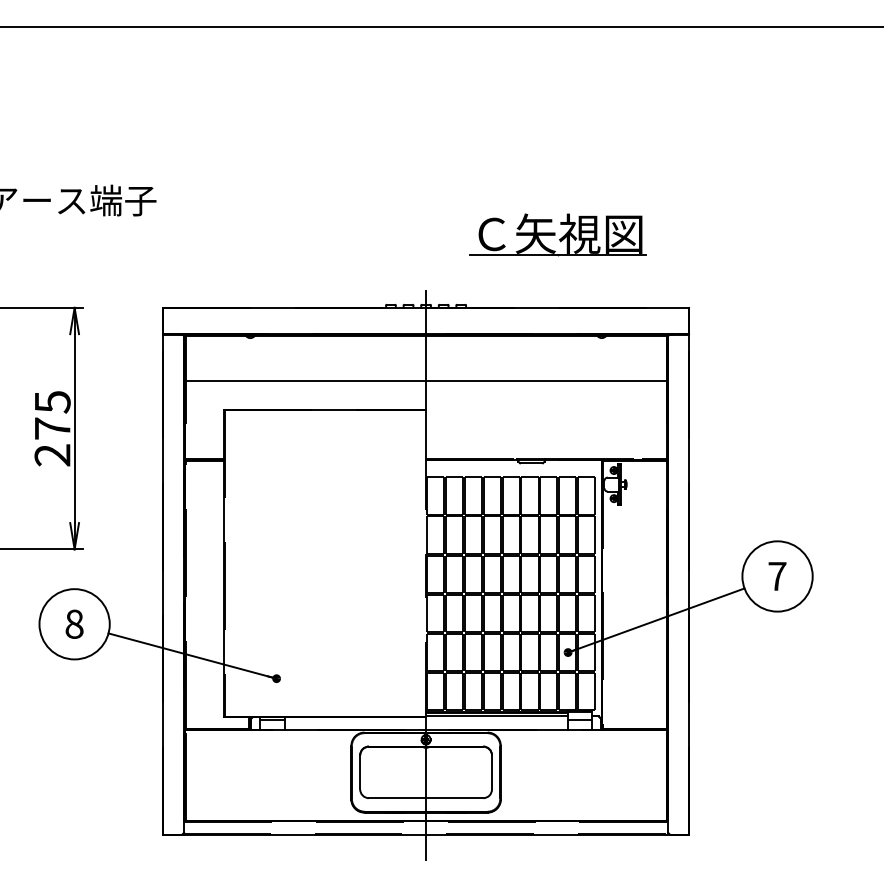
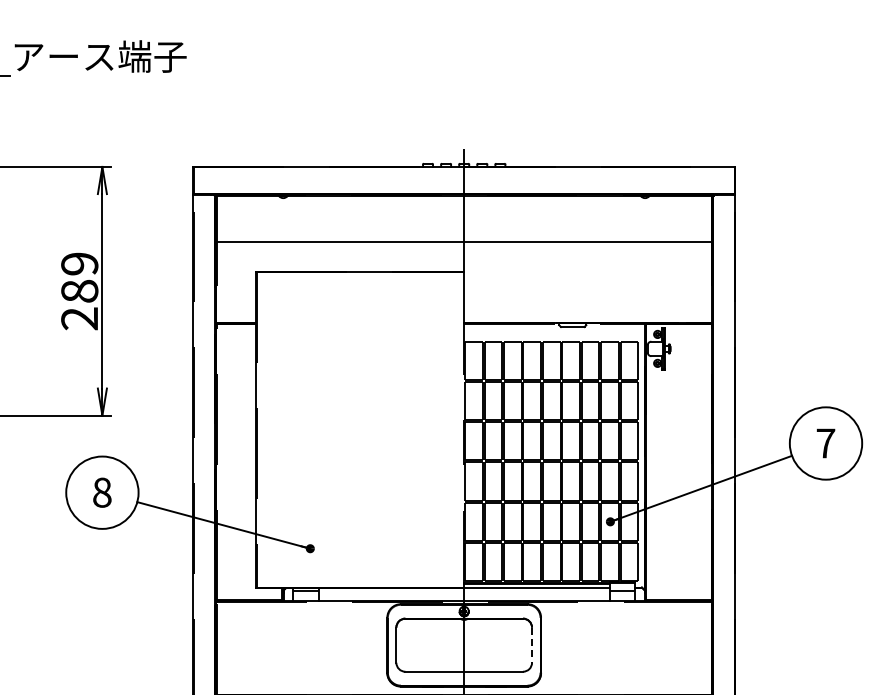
part: (557, 234) -> (599, 91), removed
text: (52, 415) -> (79, 277), 275 -> 289
line: (492, 772) -> (532, 645), solid -> dashed

